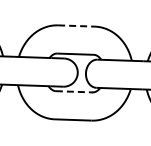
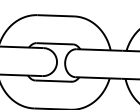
line: (77, 26) -> (56, 16), dashed -> solid
line: (74, 91) -> (53, 80), dashed -> solid

